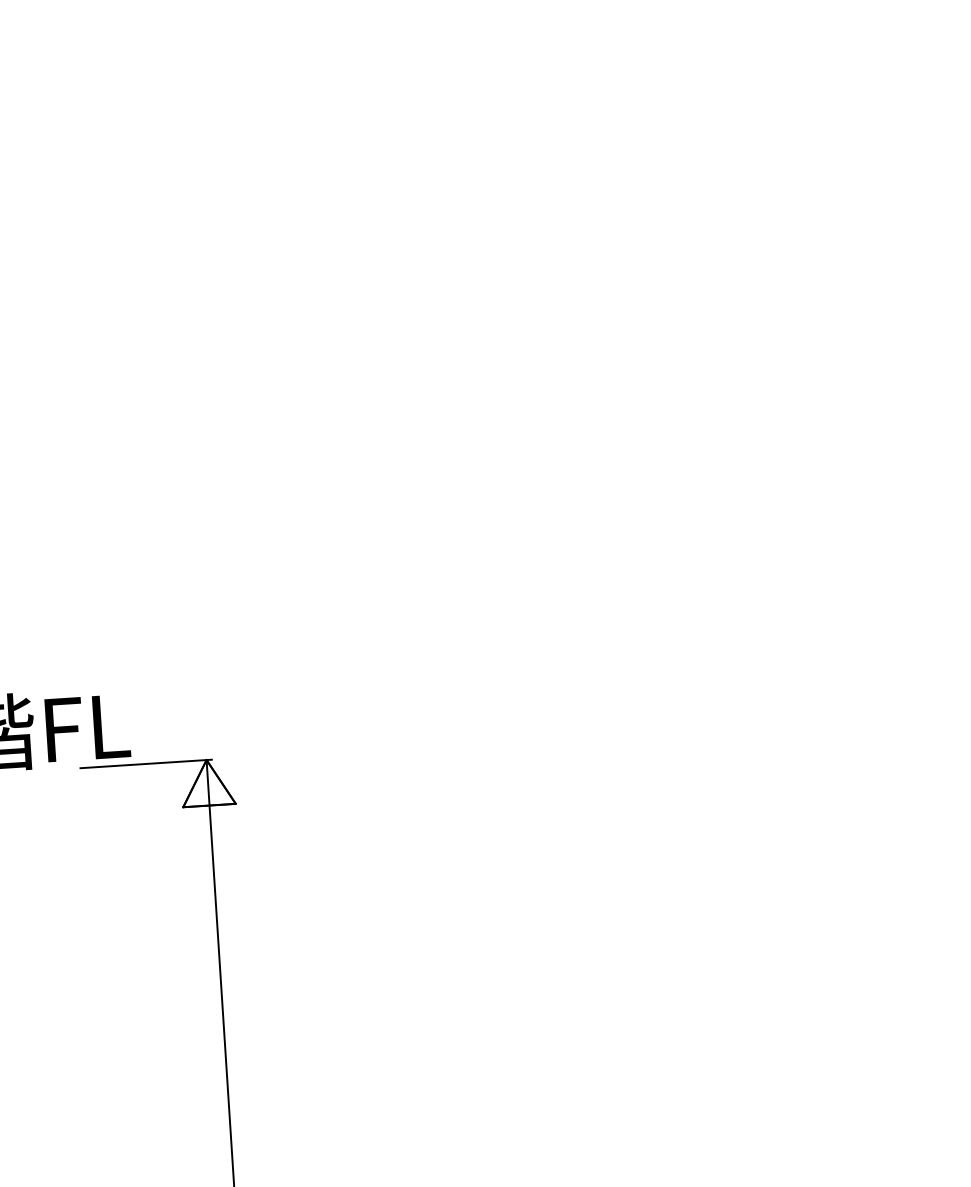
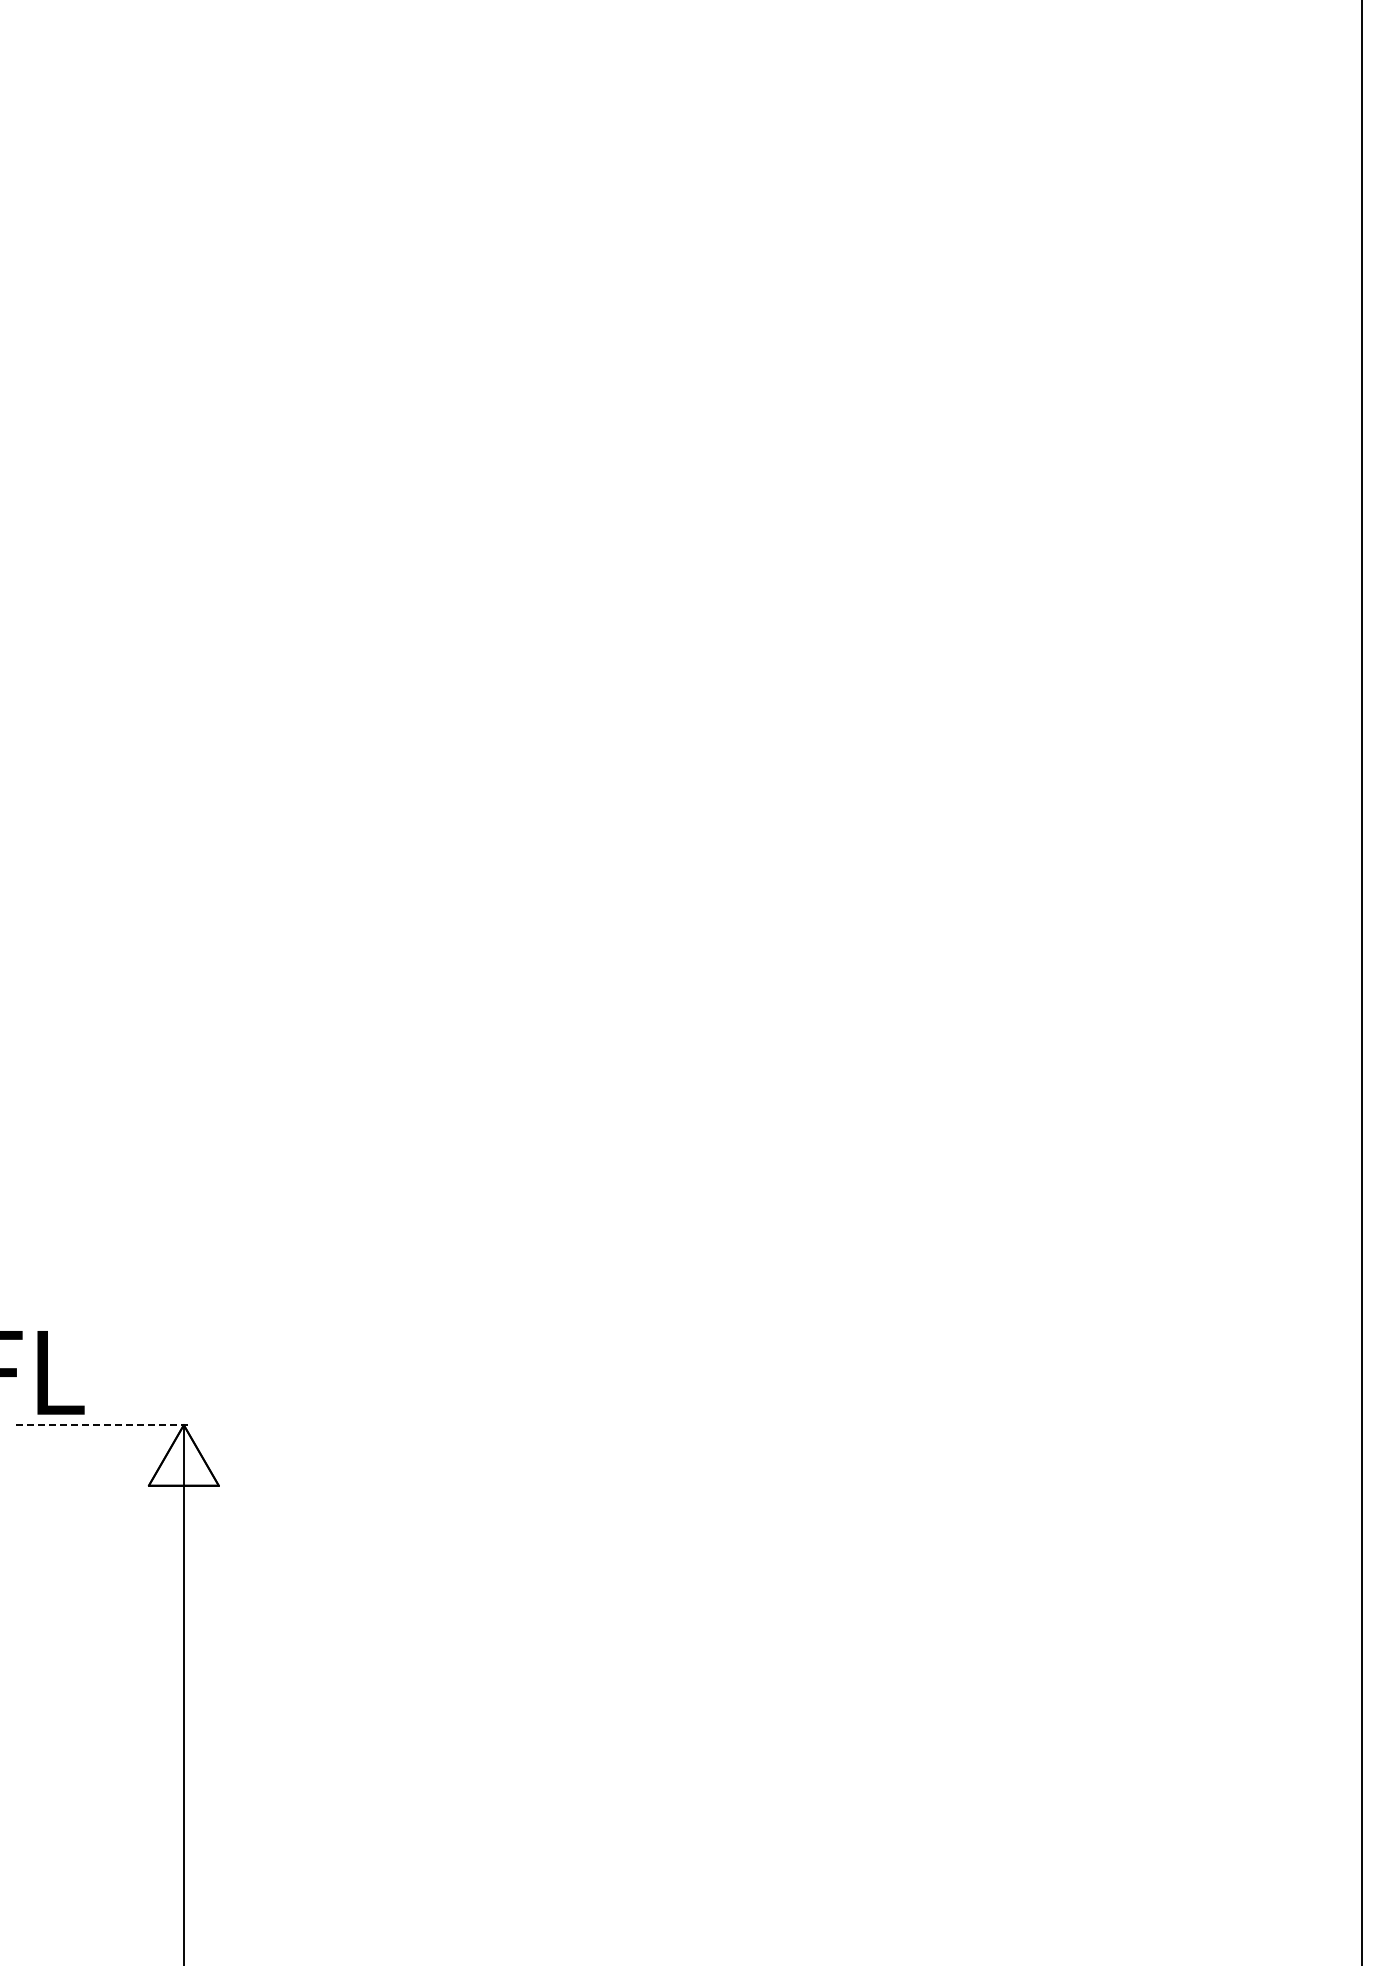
line: (146, 764) -> (104, 1425), solid -> dashed

